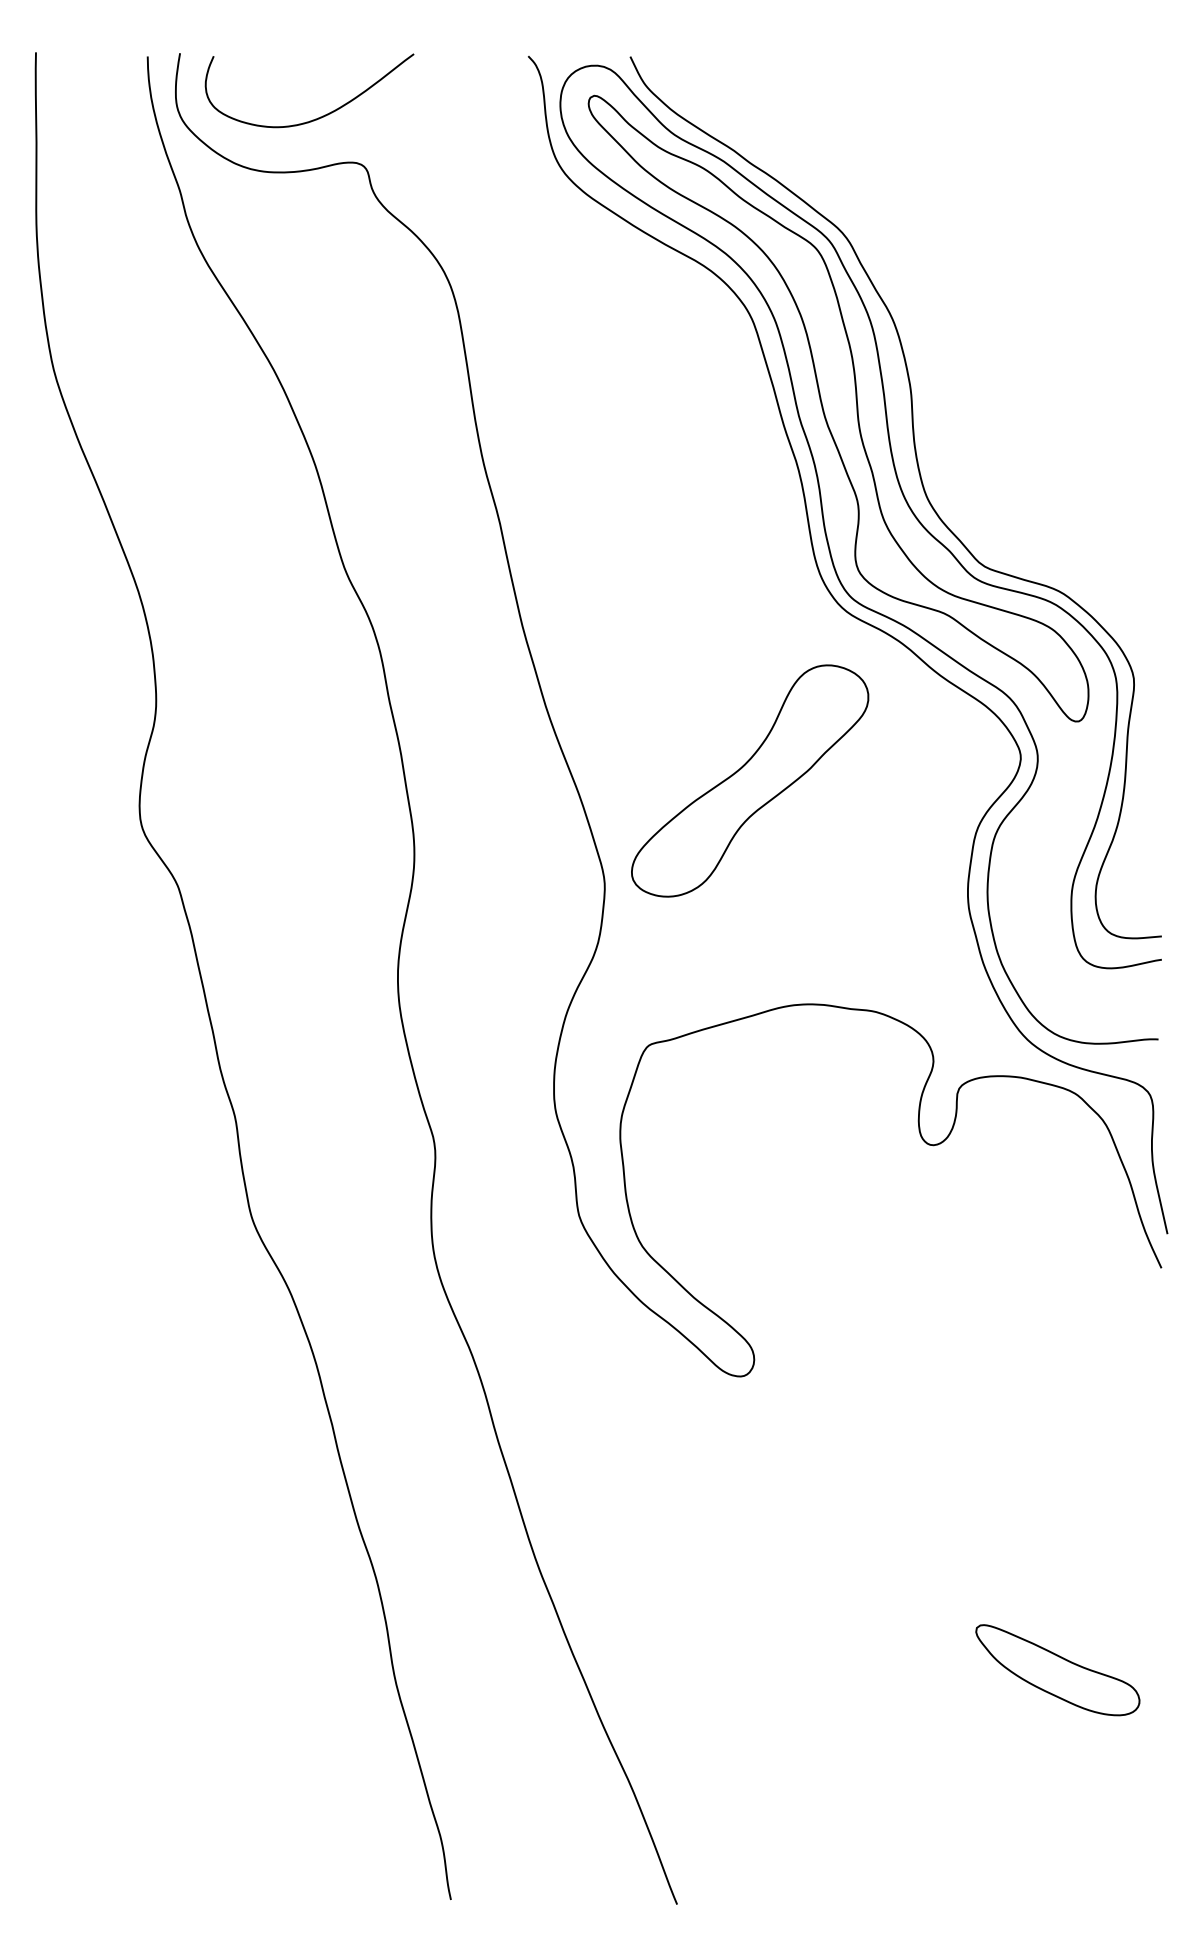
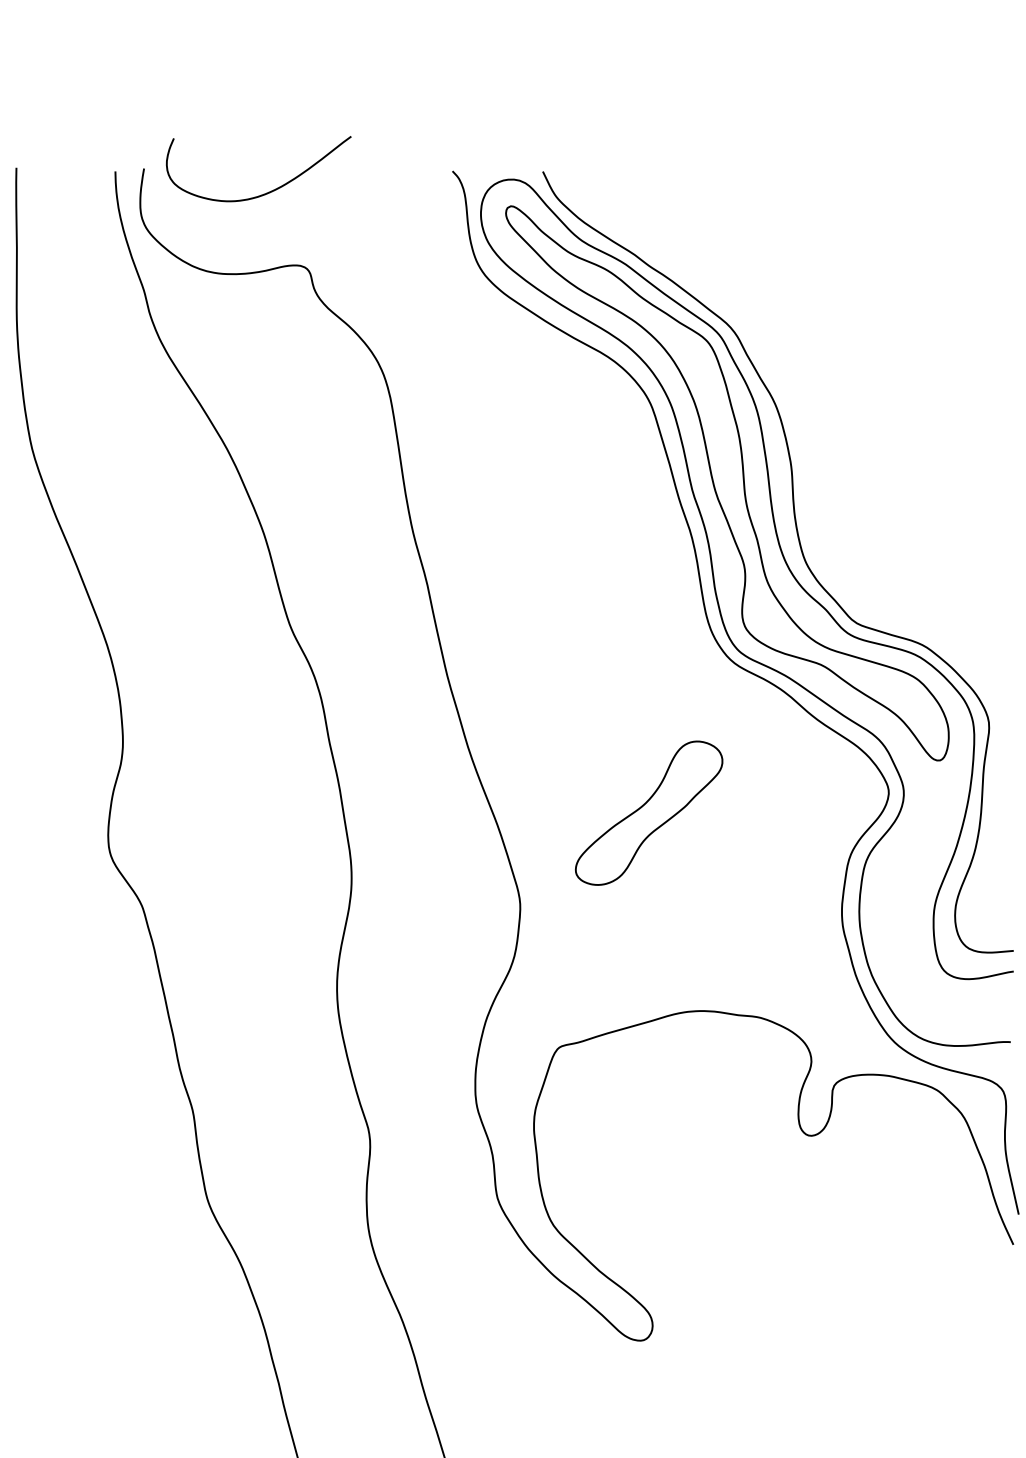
curve: (322, 115) -> (270, 190), moved
part: (750, 780) -> (649, 812), size x0.7

